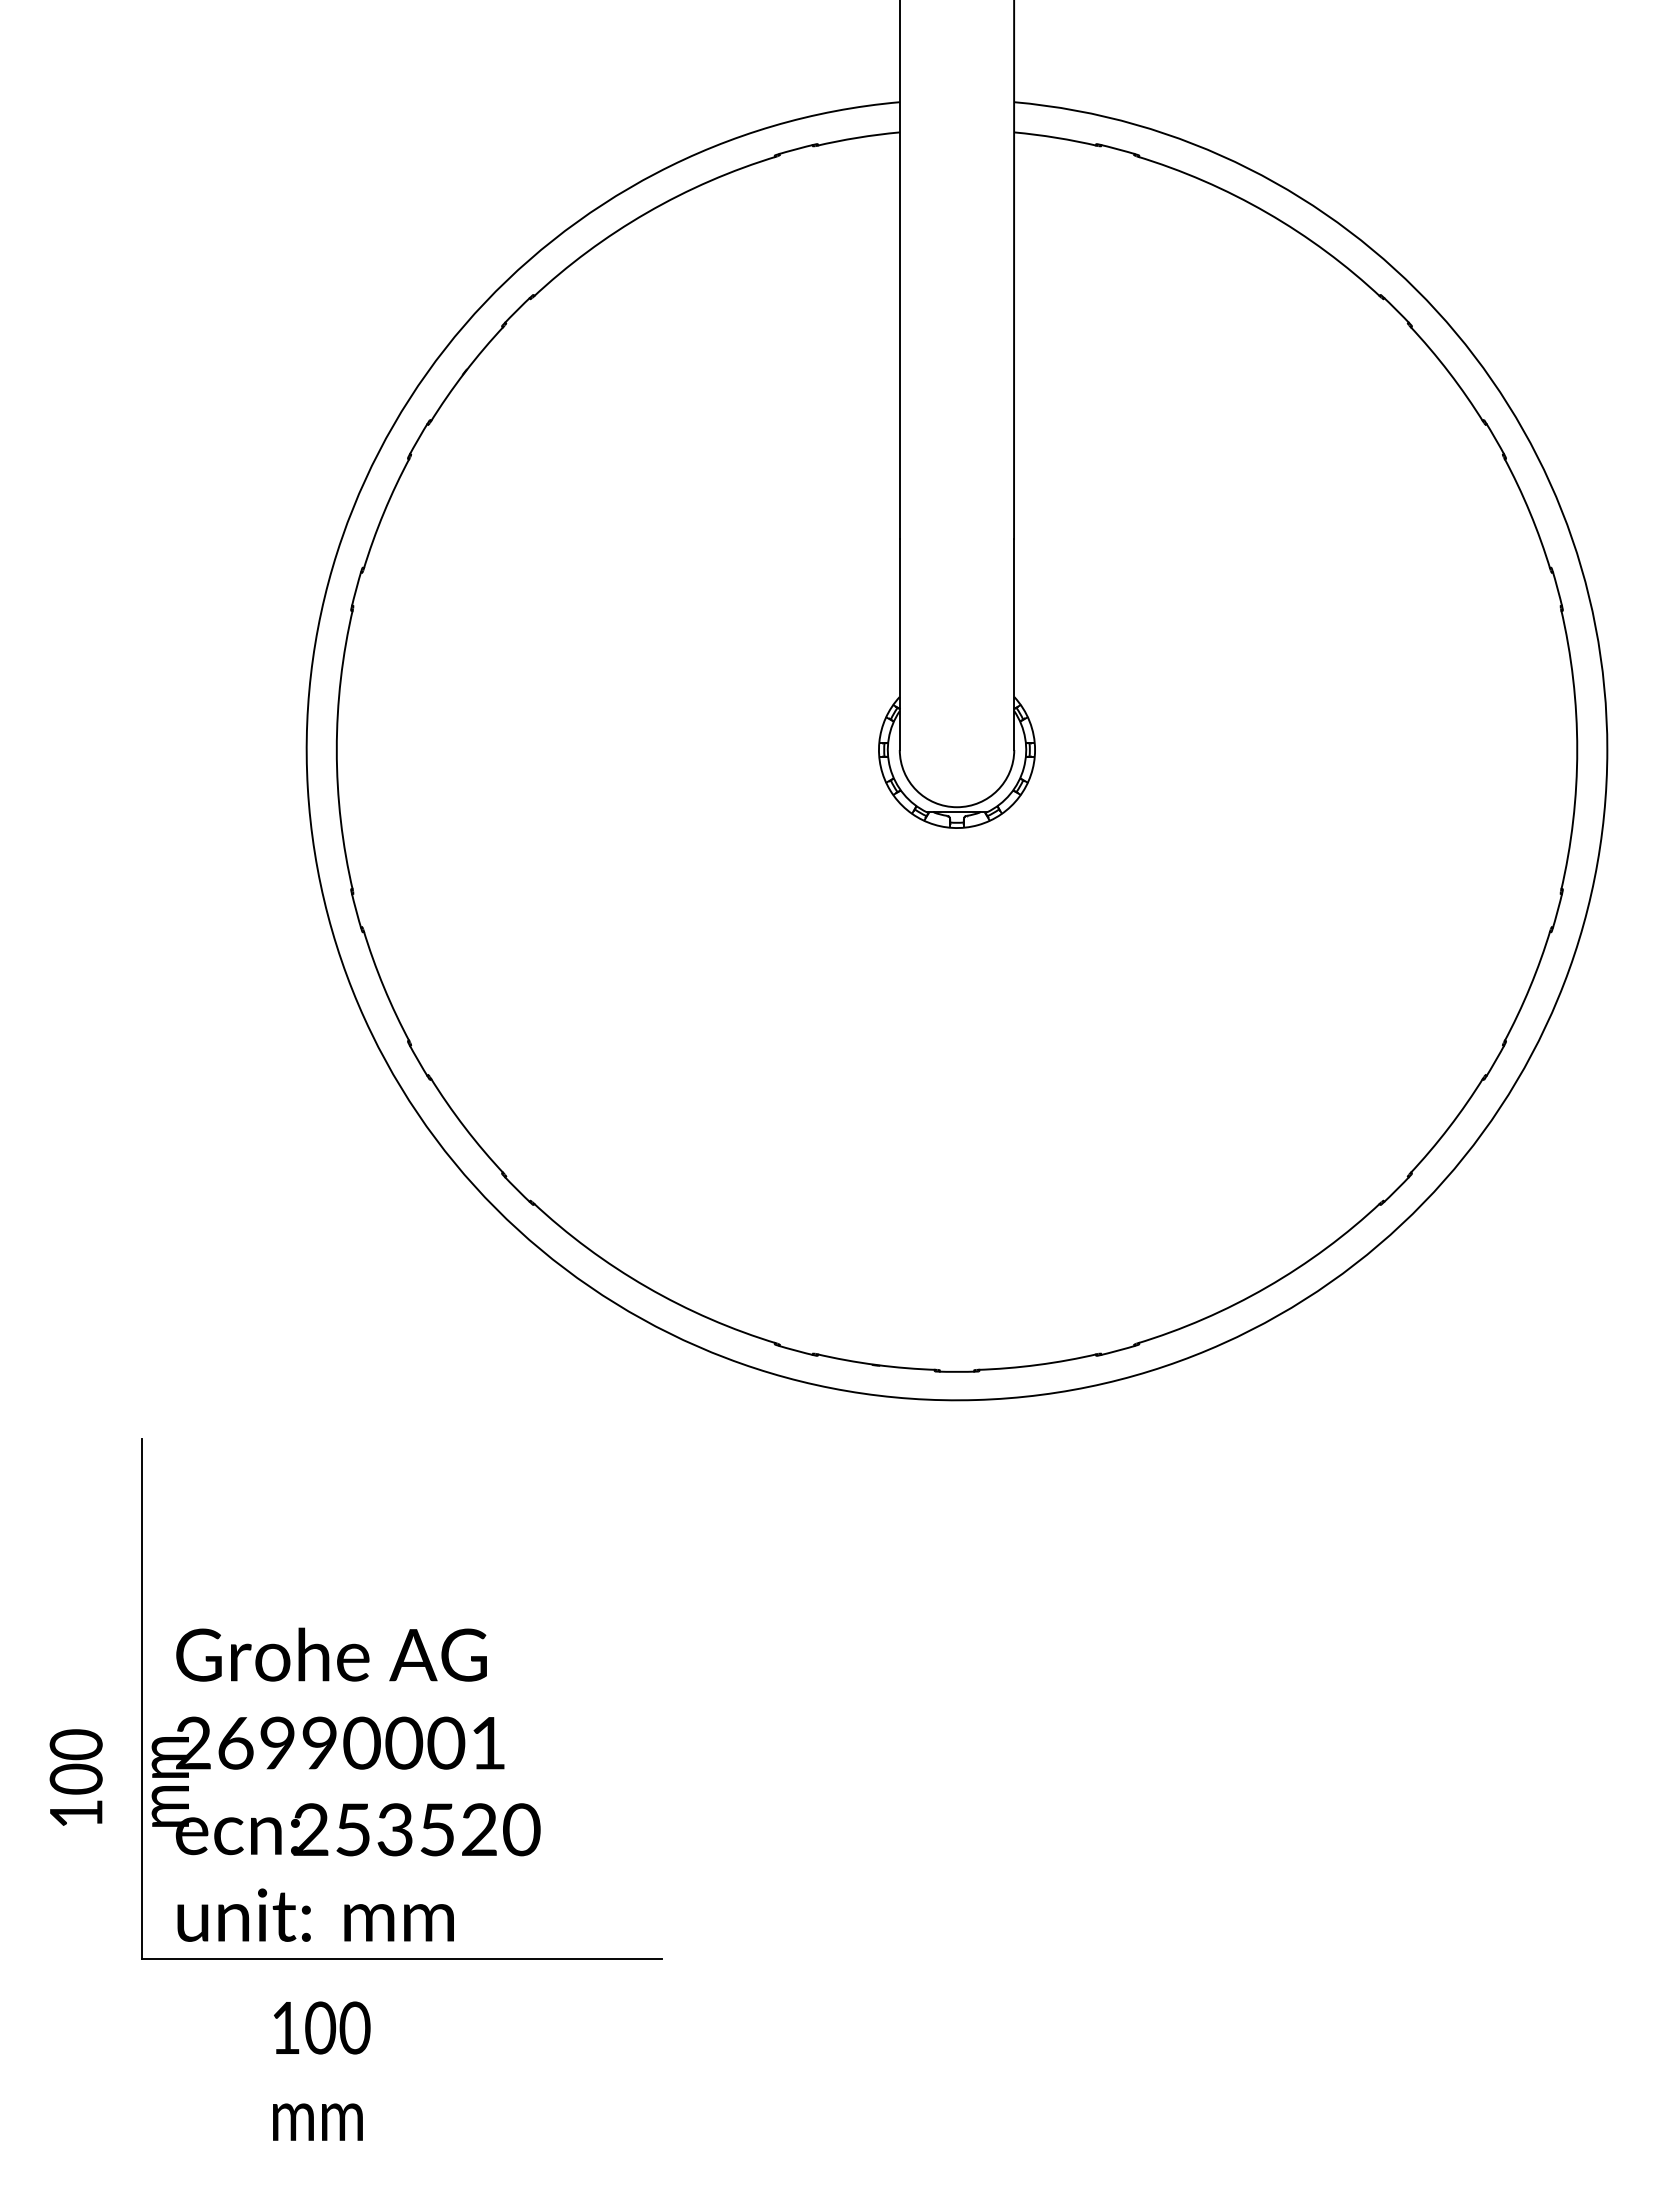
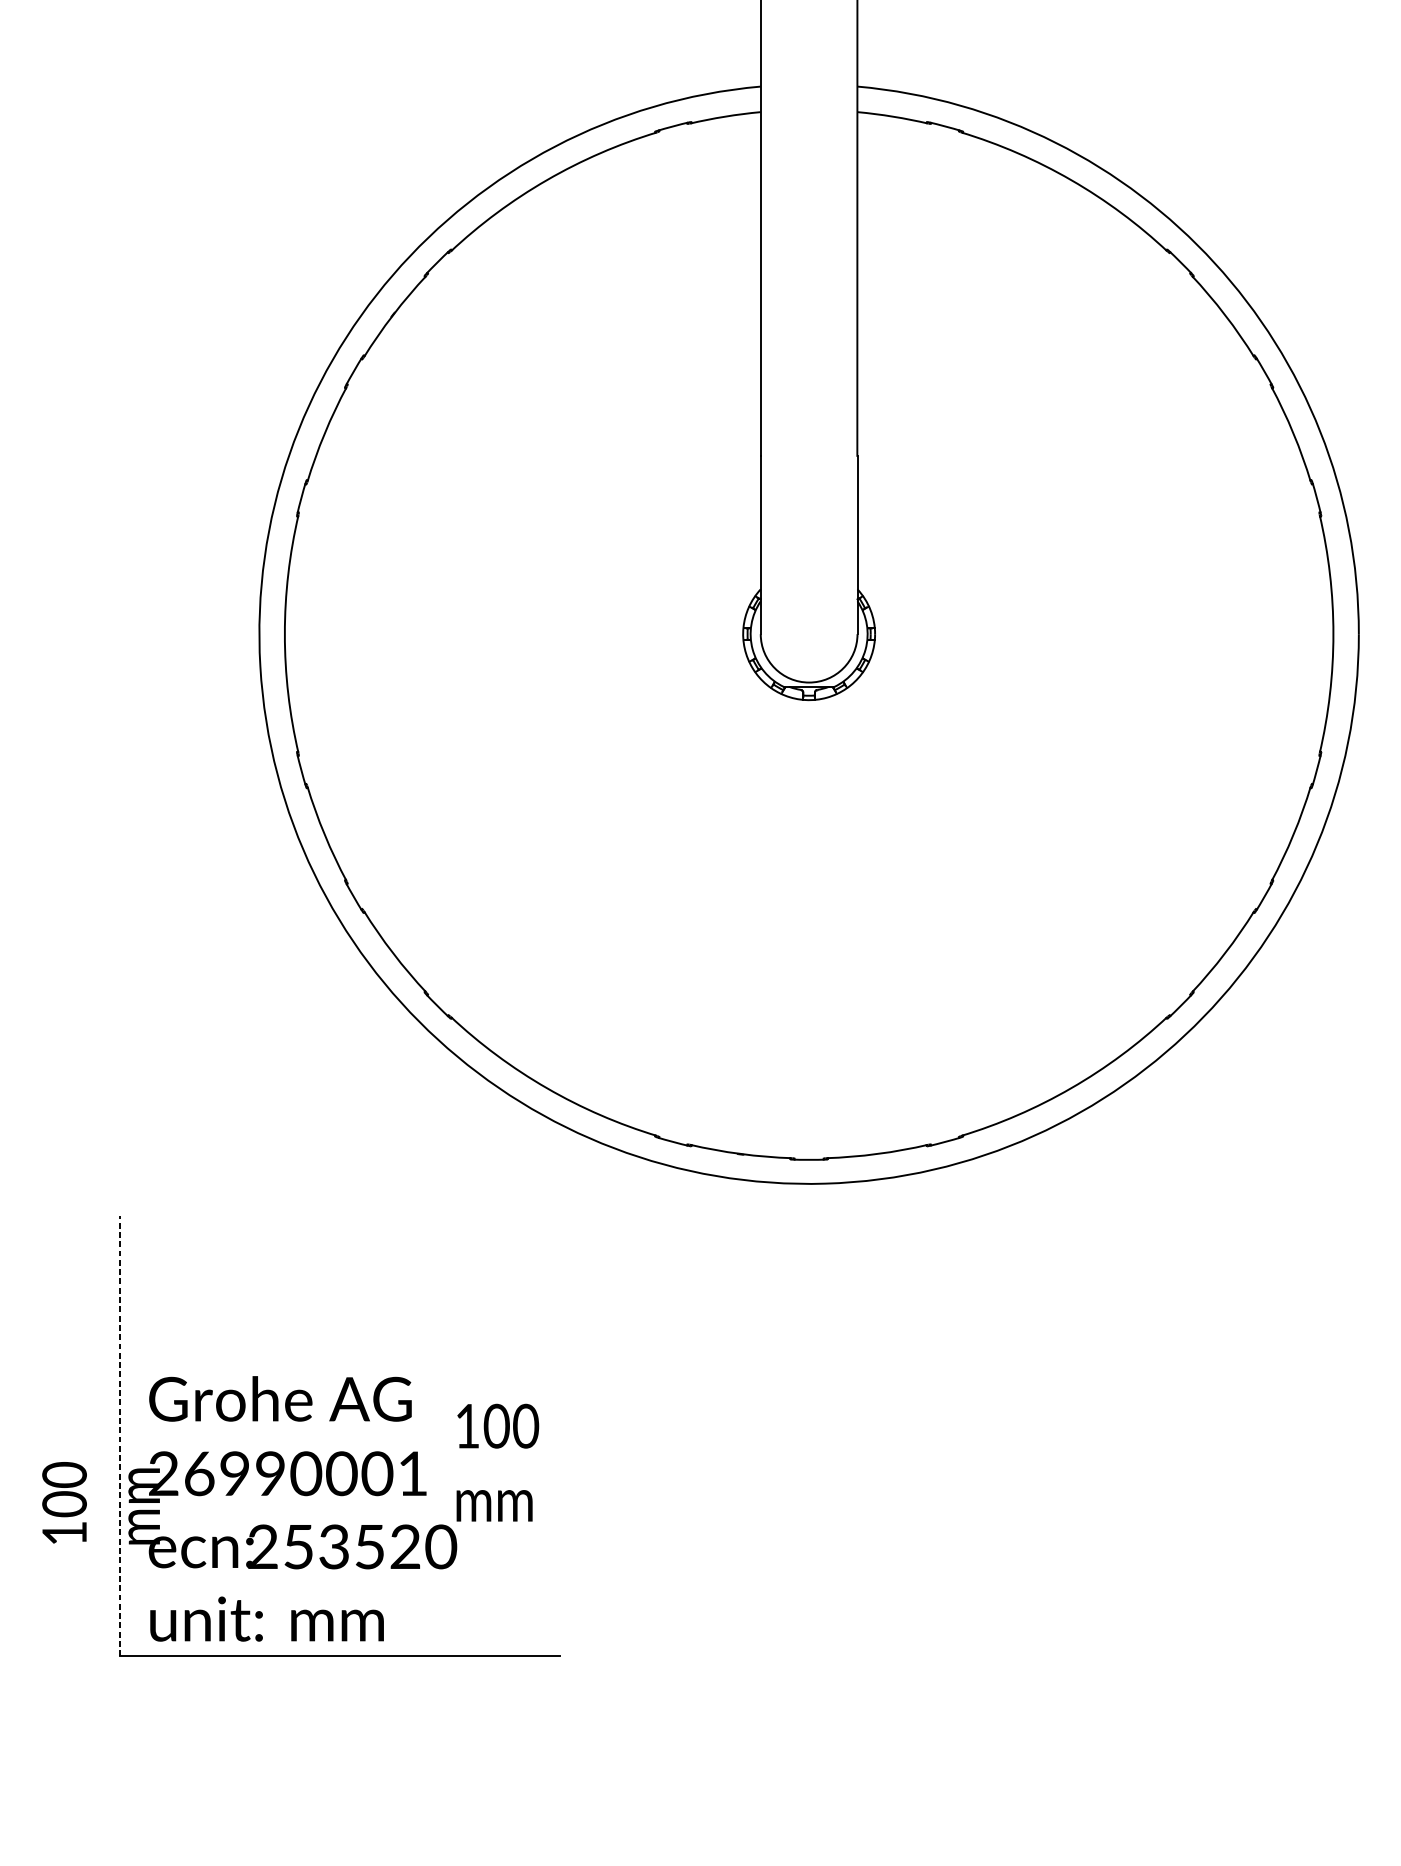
line: (141, 1698) -> (119, 1435), solid -> dashed
text: (321, 2070) -> (497, 1462), moved

